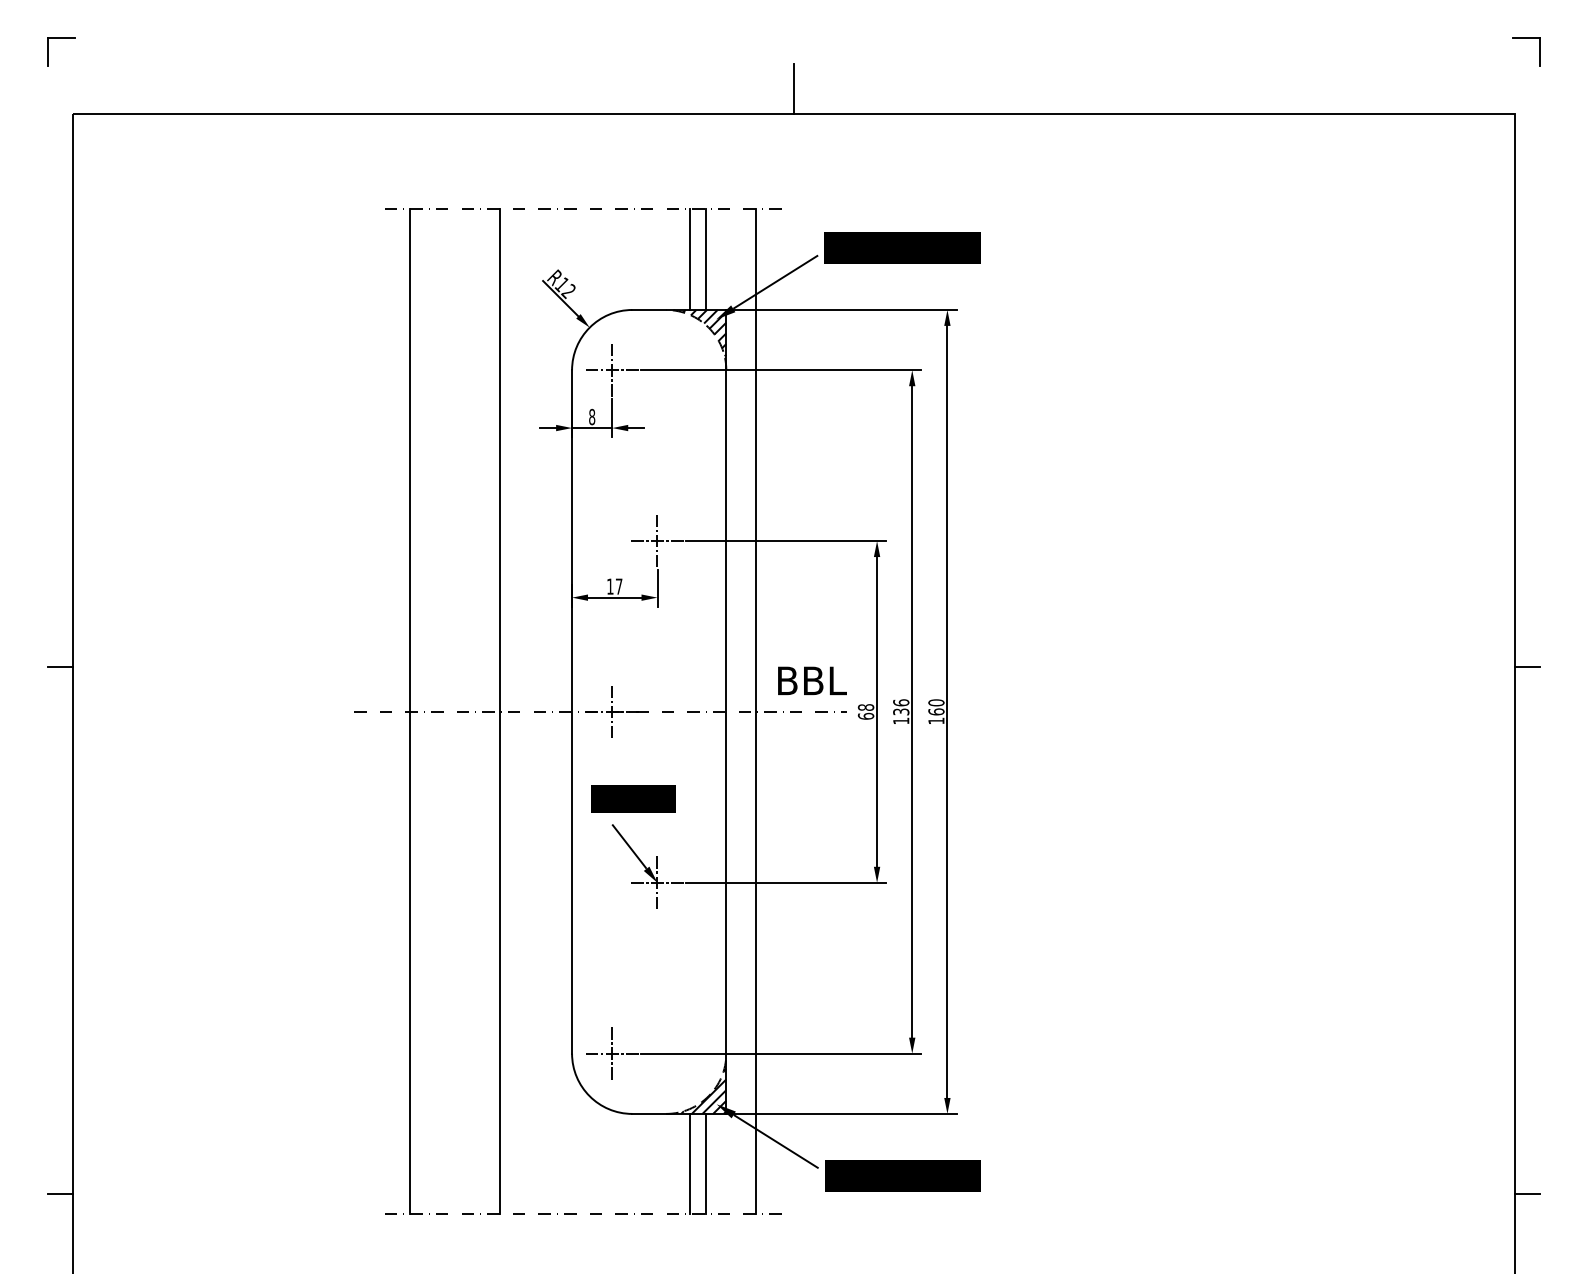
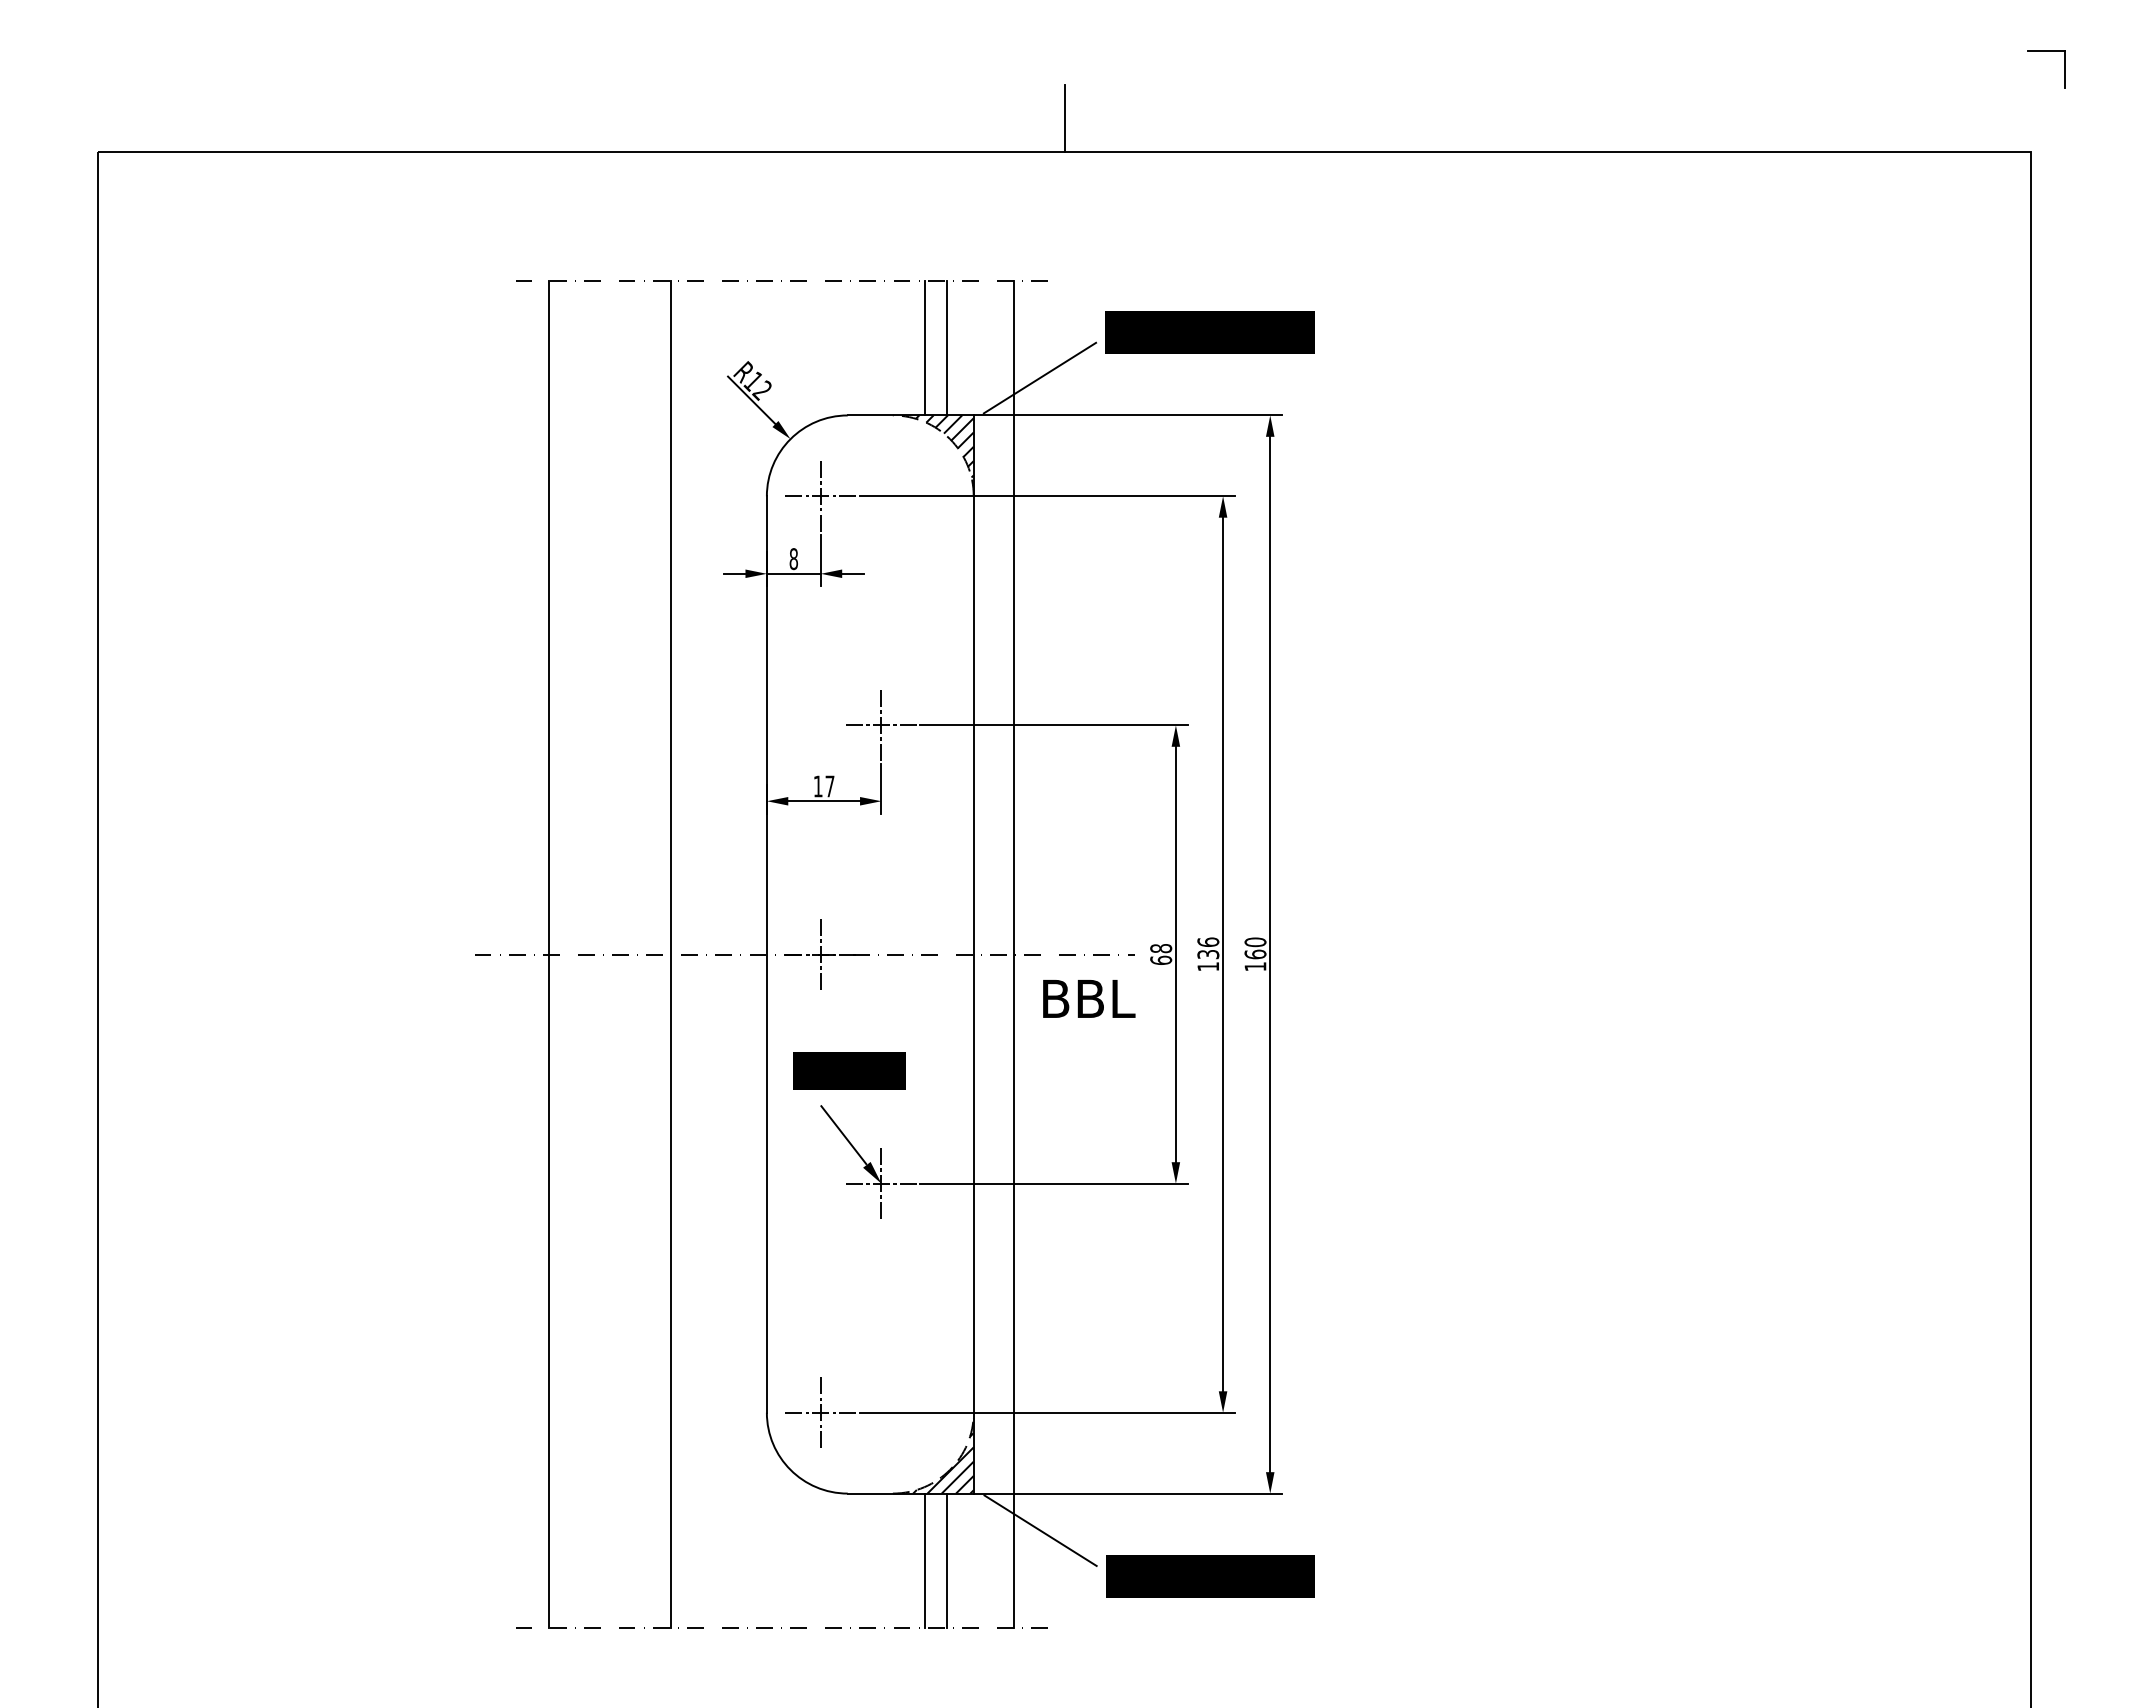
part: (61, 38) -> (82, 51), removed
fill: (725, 312) -> (972, 418), removed
line: (60, 666) -> (80, 893), removed
line: (1527, 666) -> (2048, 893), removed
text: (812, 680) -> (1089, 998), moved
fill: (726, 1110) -> (973, 1489), removed
line: (60, 1194) -> (80, 1601), removed
line: (1527, 1194) -> (2048, 1601), removed

